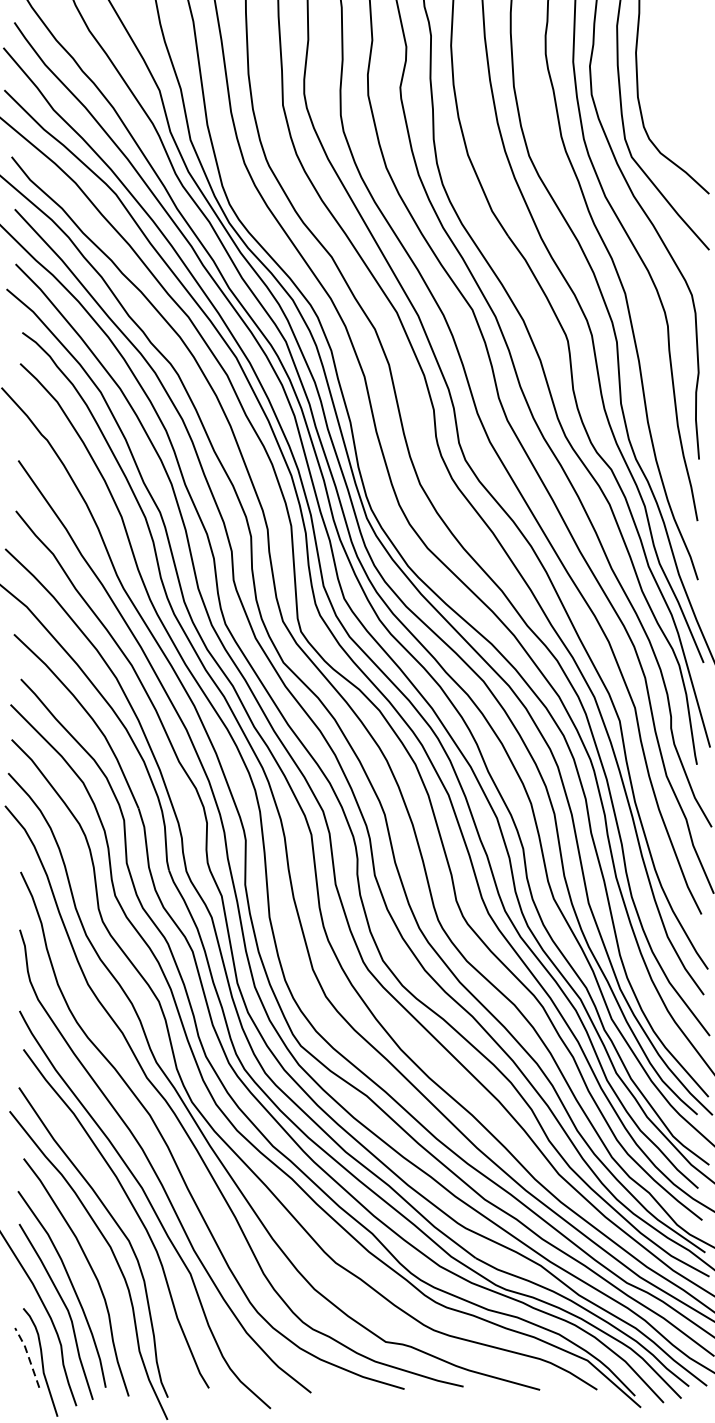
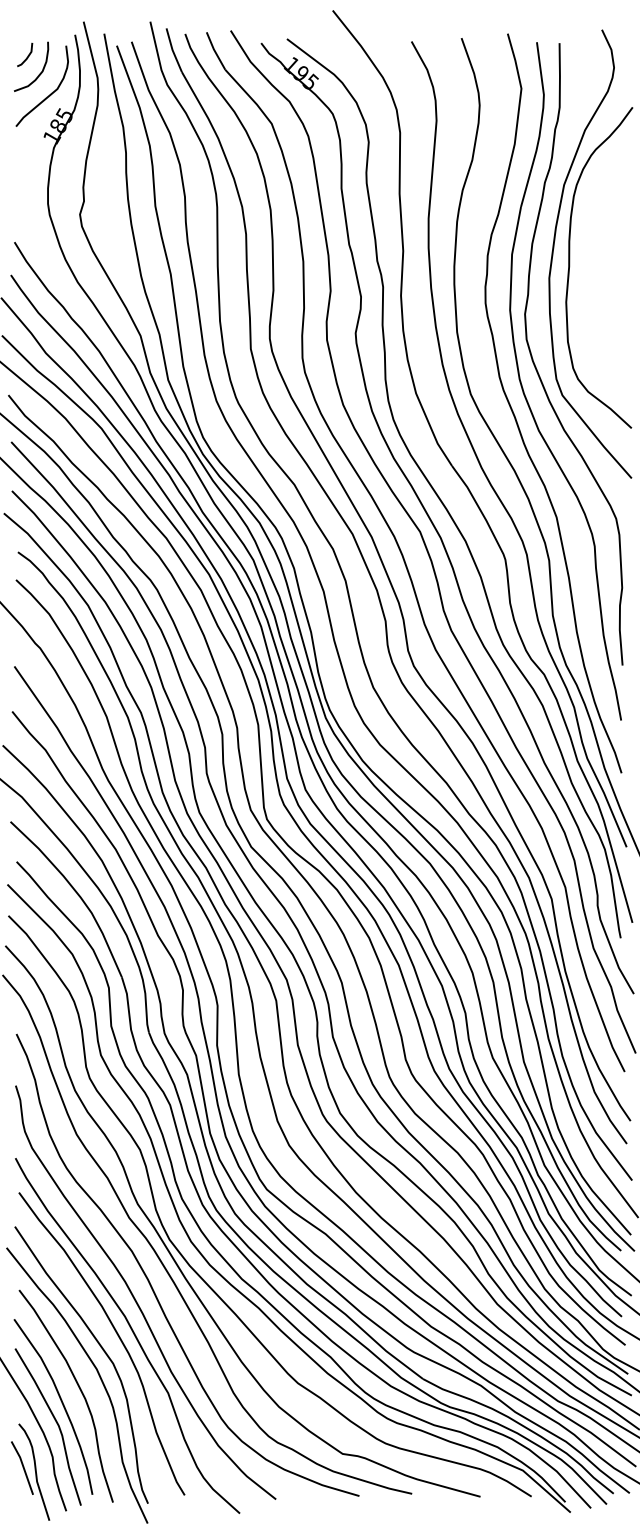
line: (28, 1356) -> (23, 1466), dashed -> solid

